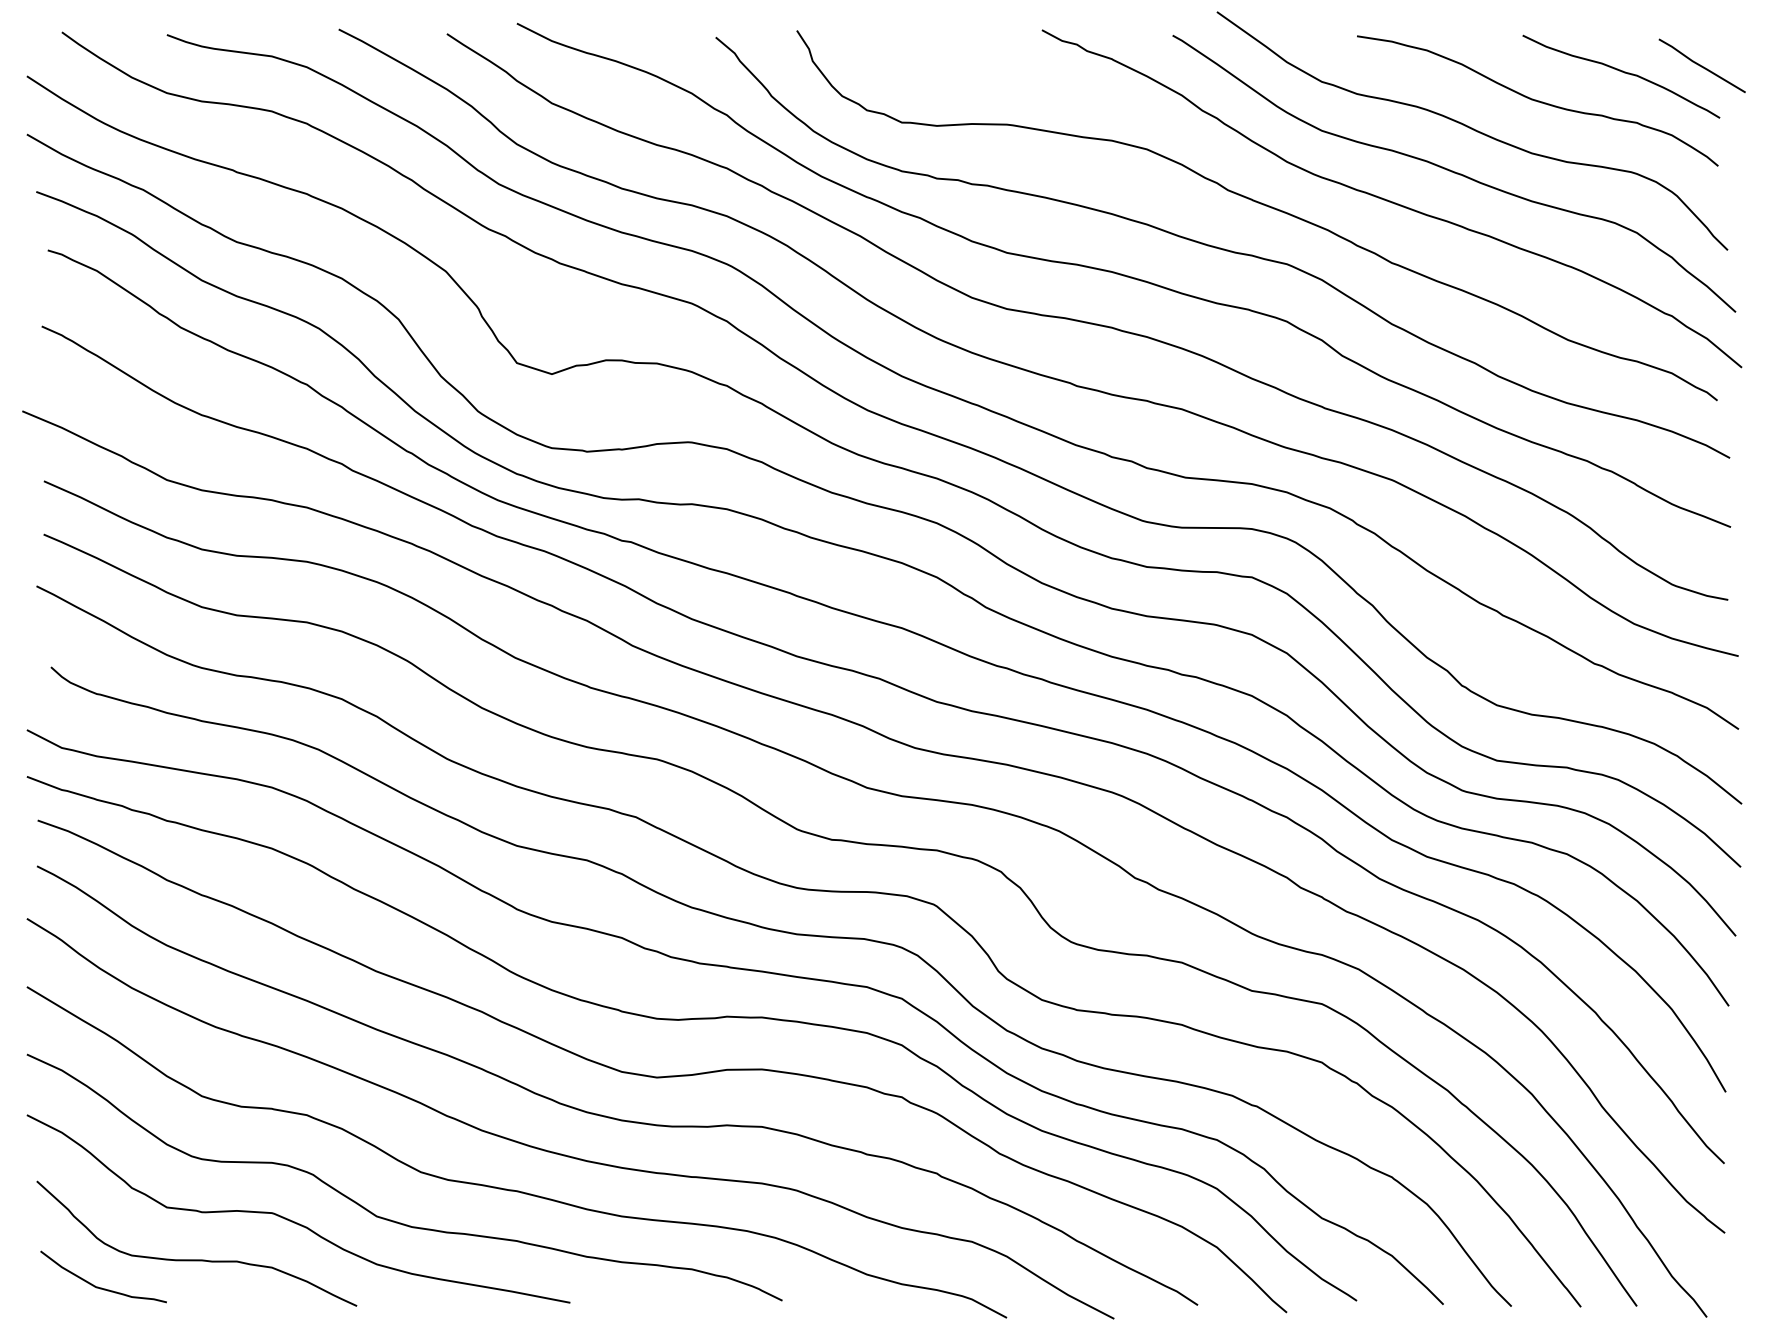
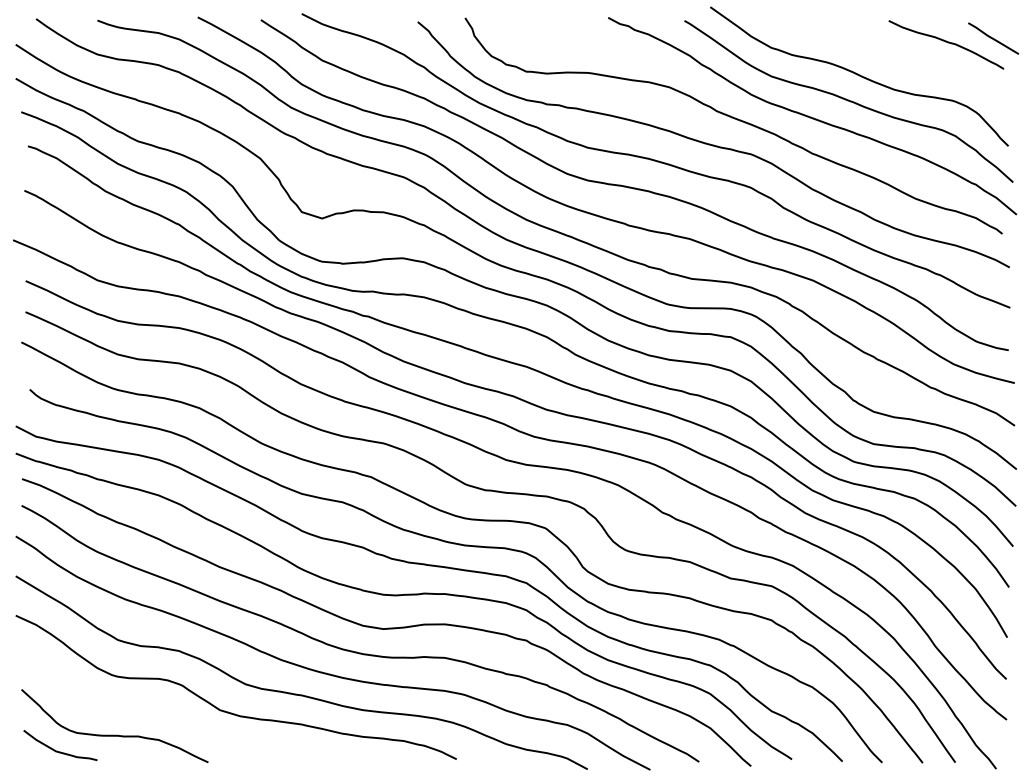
curve: (1537, 99) -> (897, 58), removed
curve: (295, 1220) -> (172, 712), removed

